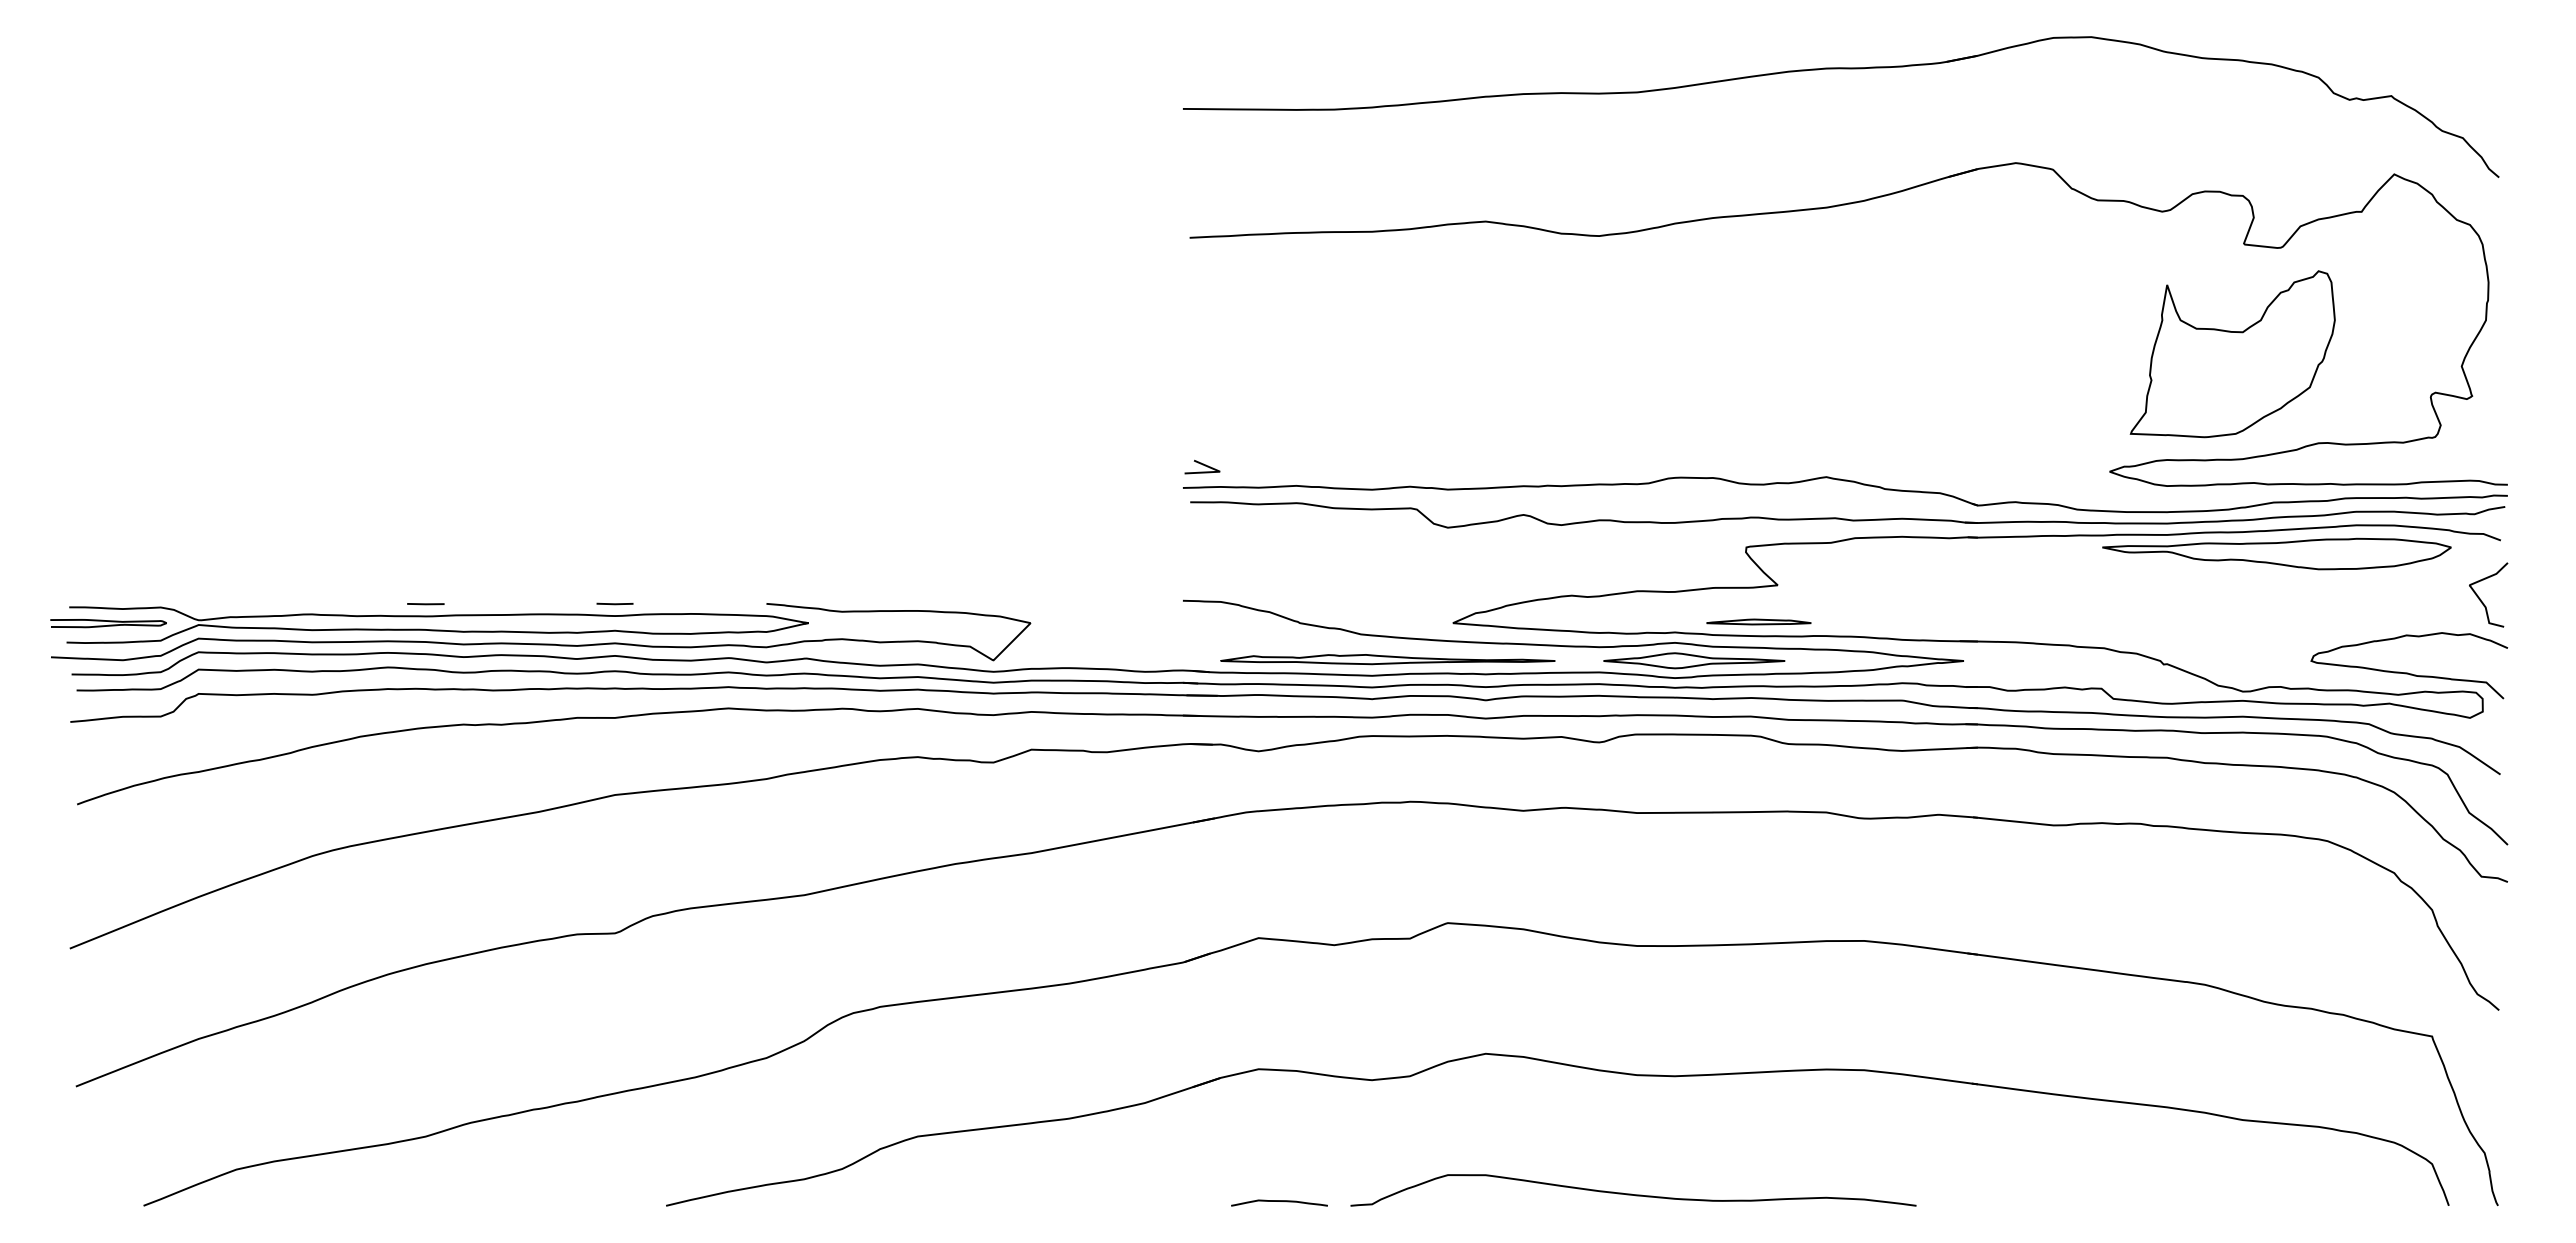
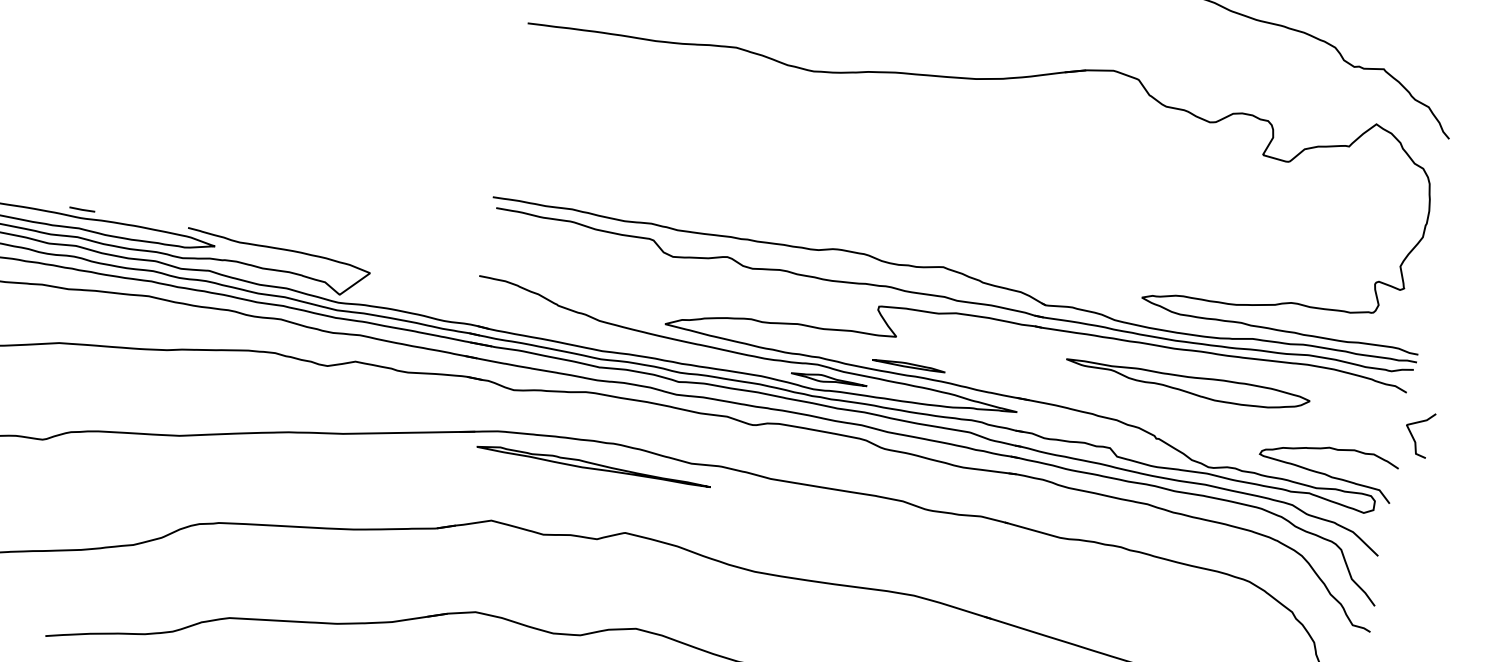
part: (2232, 354) -> (1241, 230), removed
line: (1202, 465) -> (509, 183), removed
part: (2276, 553) -> (1187, 384), moved
curve: (2481, 599) -> (1413, 436), moved
part: (1758, 621) -> (908, 365), moved
part: (1387, 659) -> (593, 465), moved
part: (1694, 660) -> (829, 379), size x0.6

